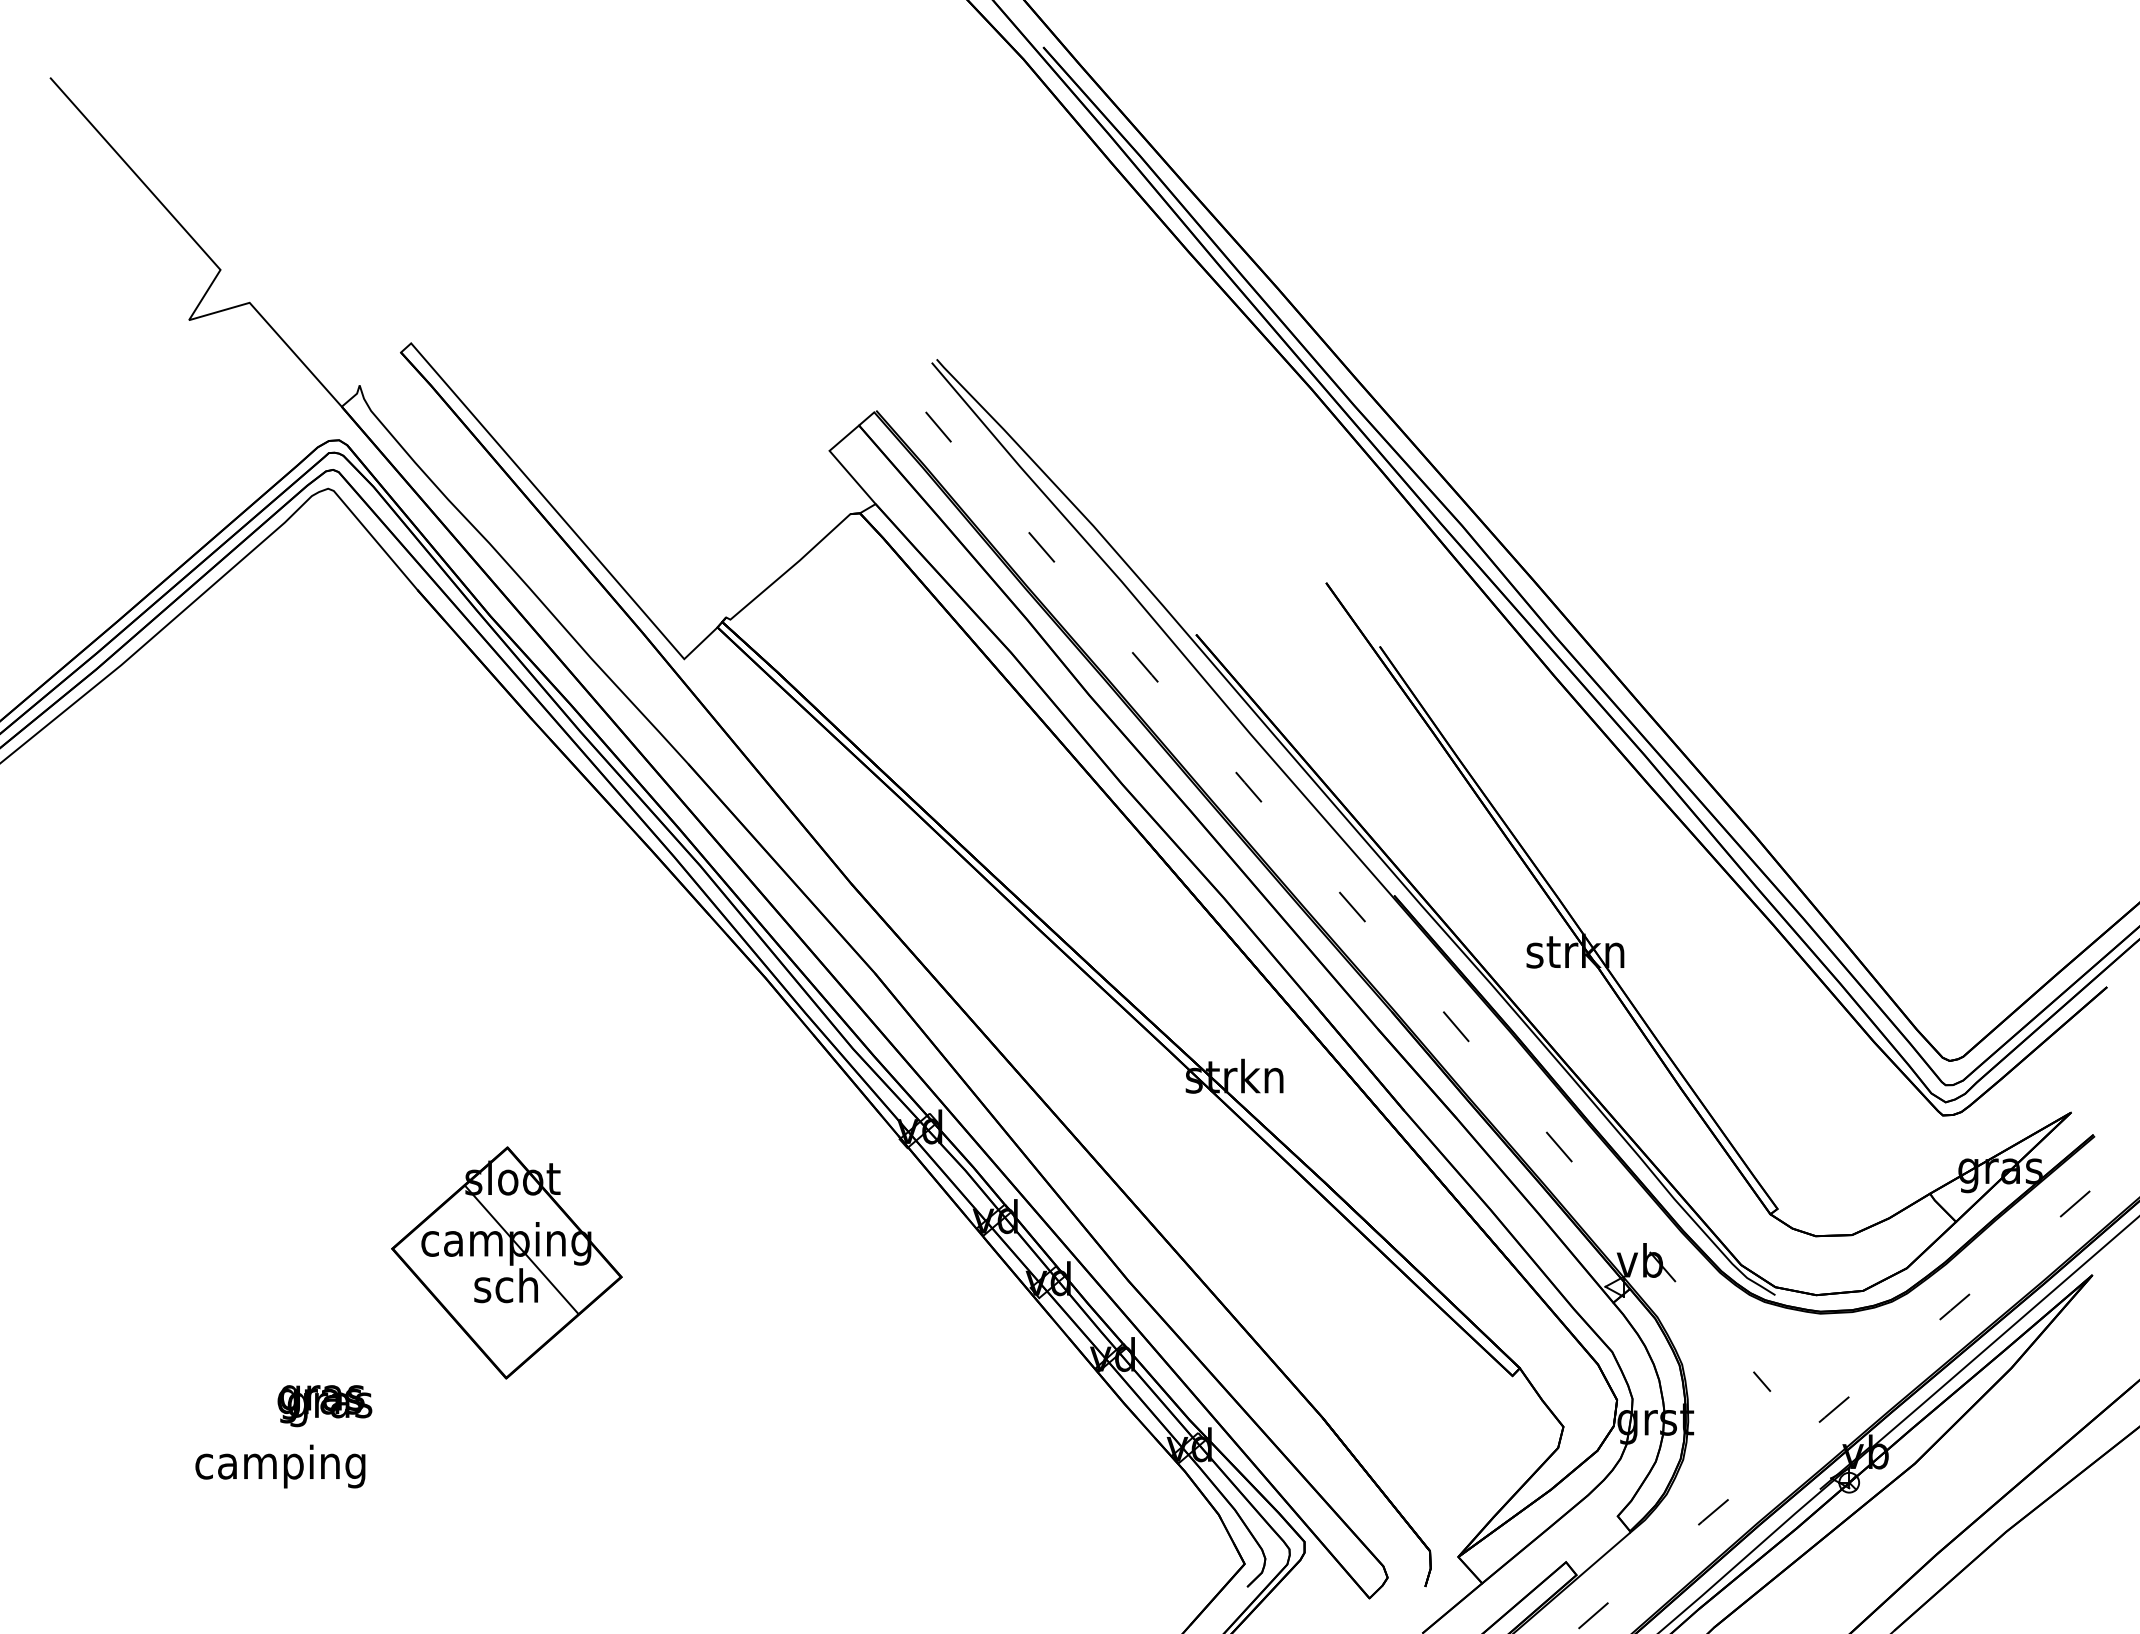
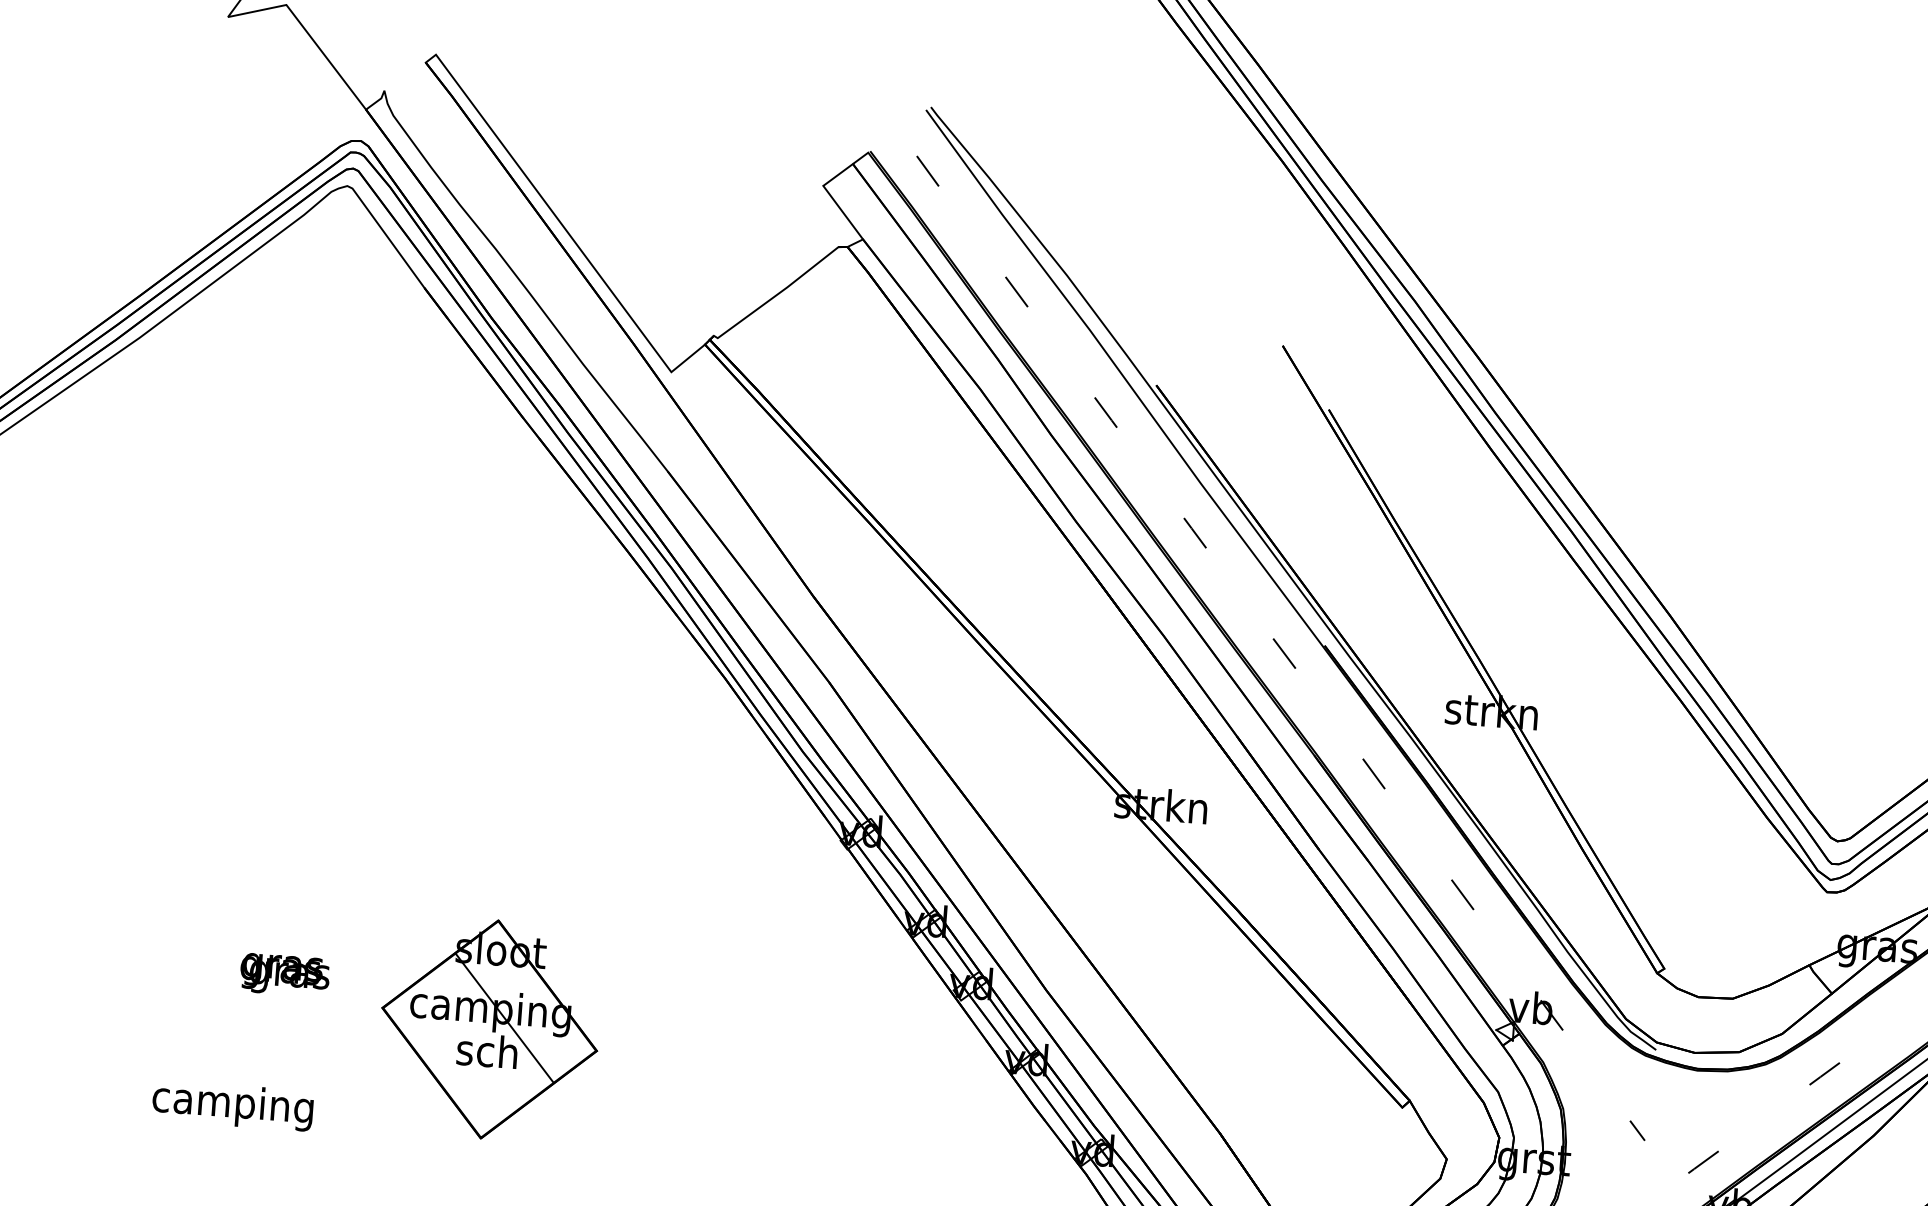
part: (506, 1262) -> (489, 1029), moved
text: (324, 1406) -> (284, 975), moved

